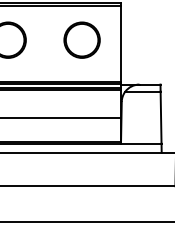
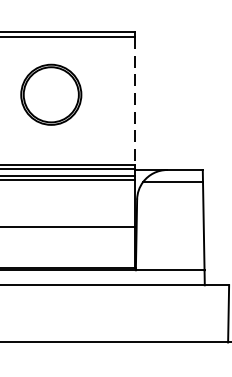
part: (81, 39) -> (50, 93), moved
line: (120, 44) -> (135, 102), solid -> dashed

